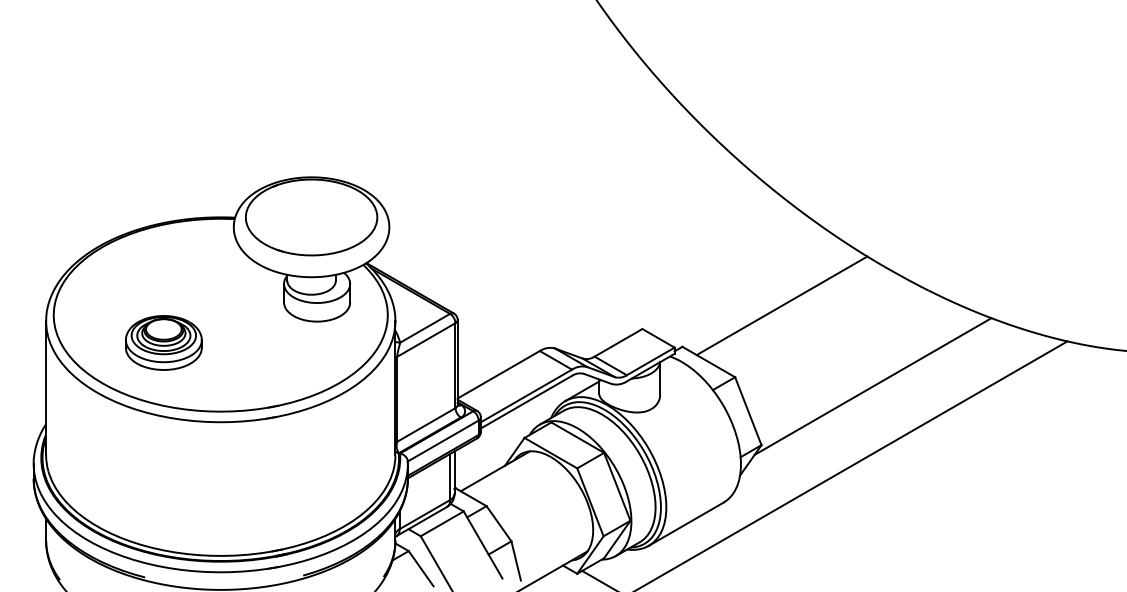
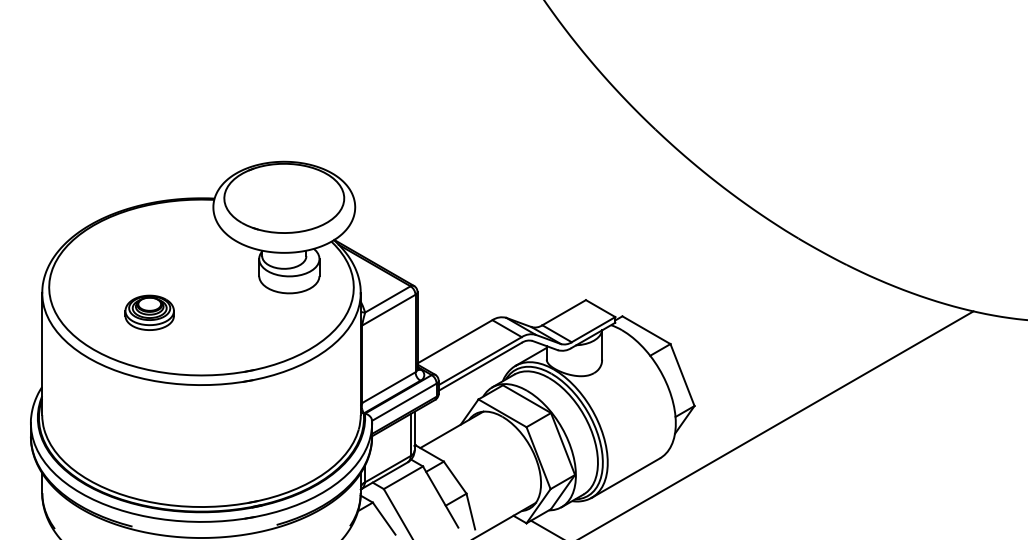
line: (782, 305) -> (713, 278), removed
part: (163, 342) -> (149, 312), size x0.7
line: (873, 386) -> (796, 352), removed

